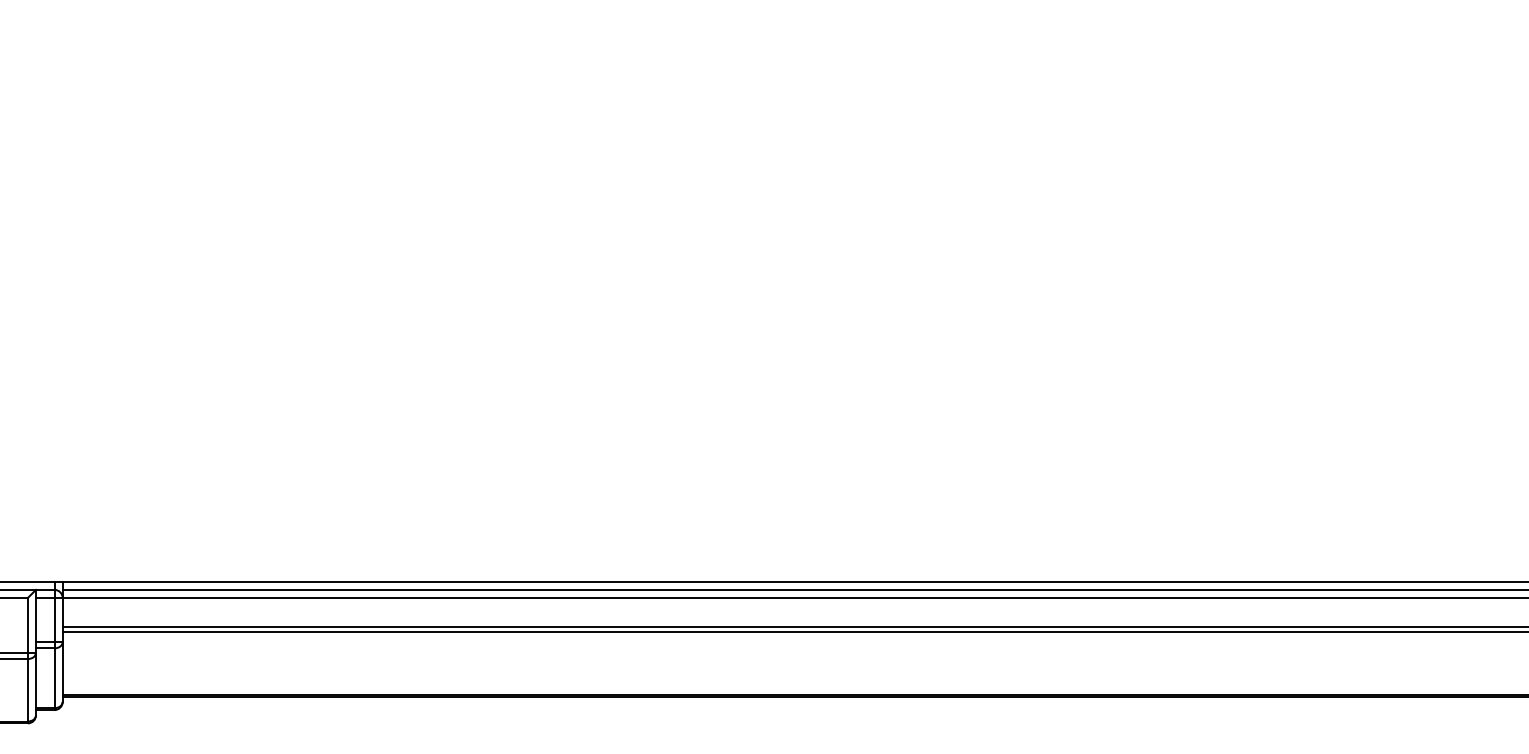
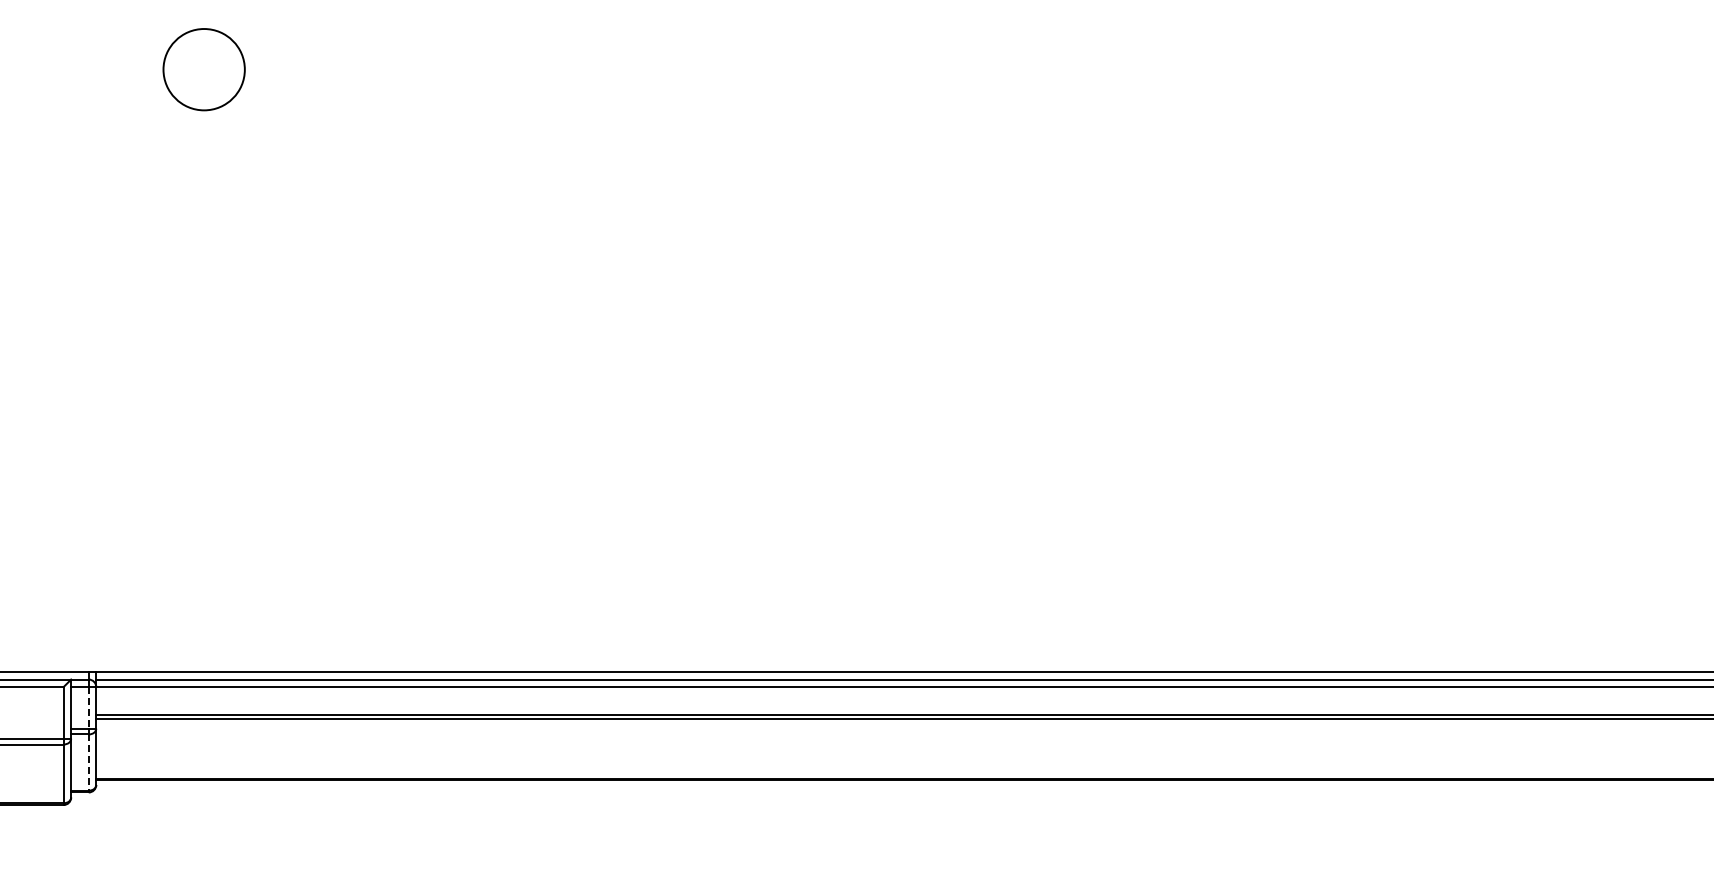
line: (54, 619) -> (88, 707), solid -> dashed
line: (54, 679) -> (88, 763), solid -> dashed

